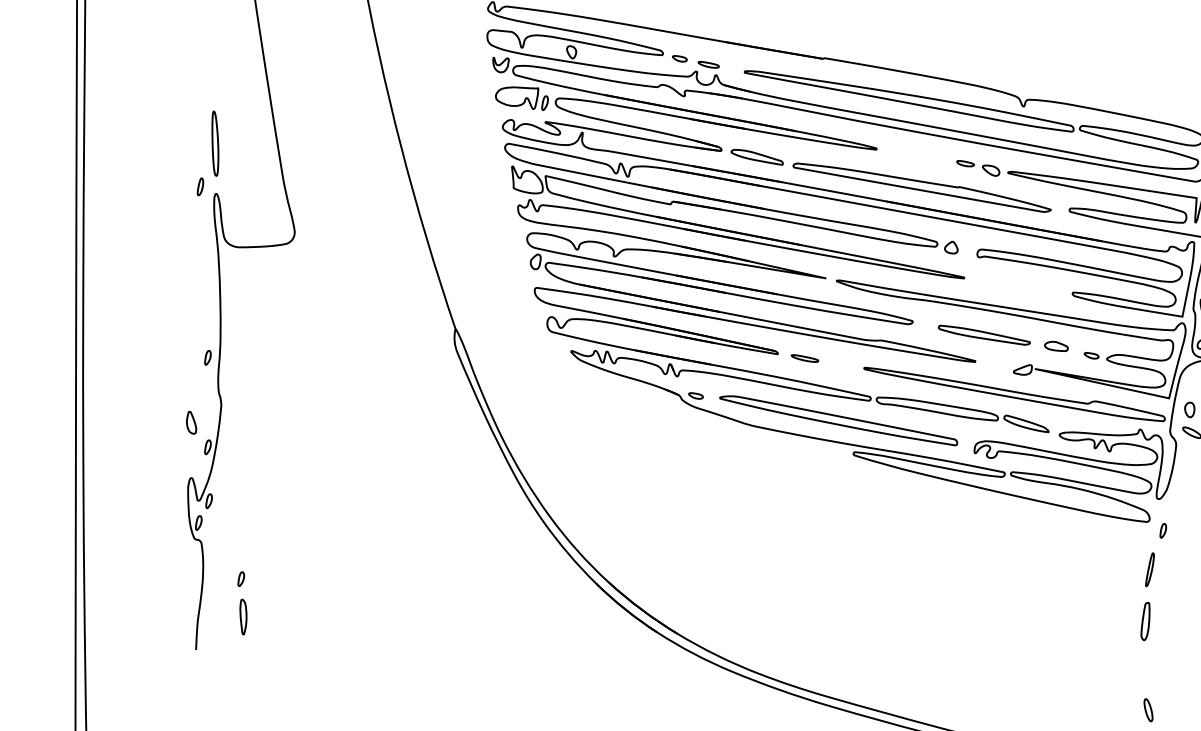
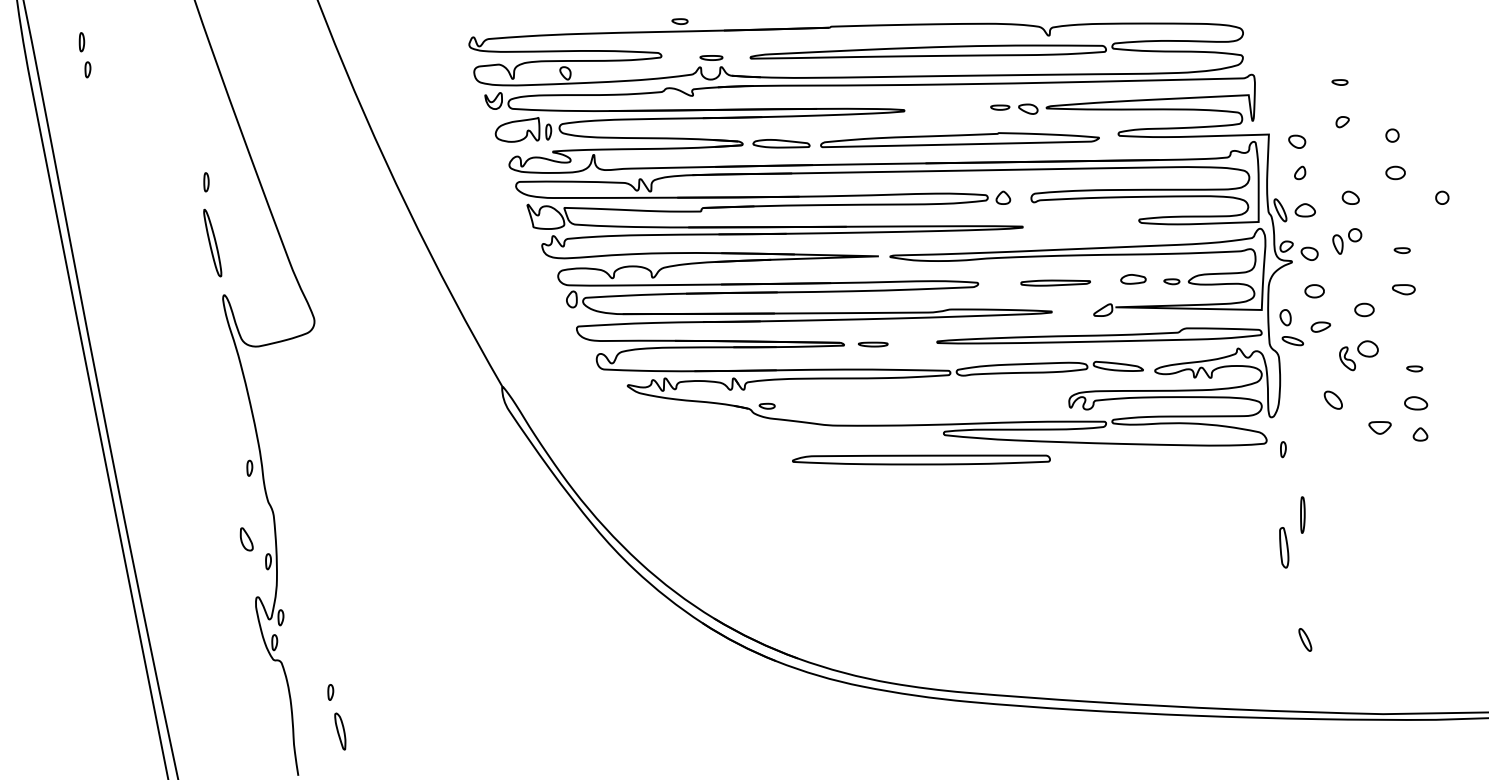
part: (679, 58) -> (679, 21), moved
part: (200, 187) -> (206, 182), moved
part: (984, 335) -> (1055, 282), size x0.7
part: (838, 420) -> (921, 459), moved
part: (1150, 569) -> (1302, 514), moved

